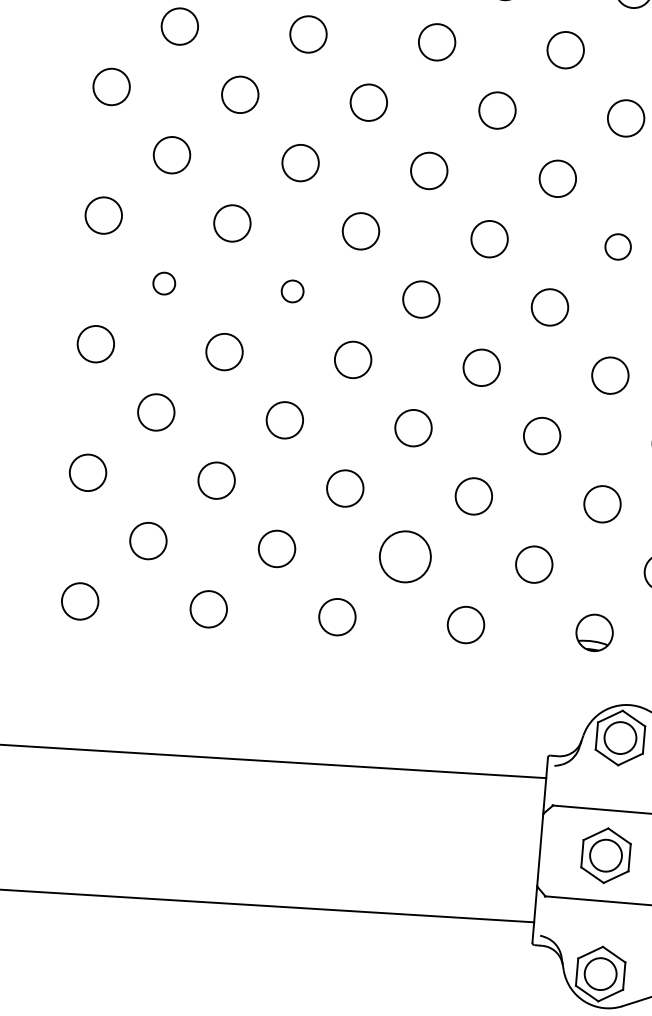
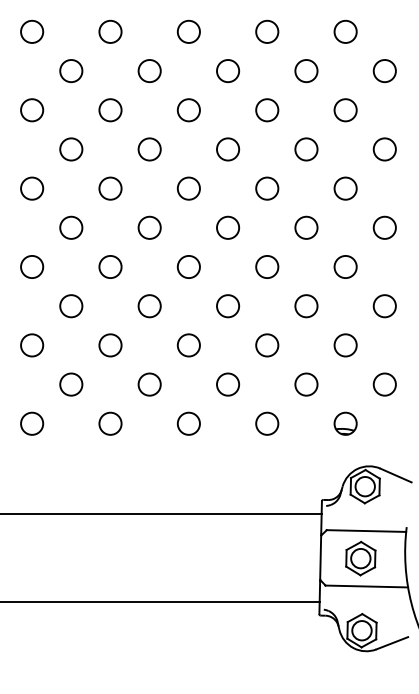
circle: (618, 246) -> (345, 188), size x1.43
circle: (164, 283) -> (71, 227), size x1.67
circle: (292, 291) -> (149, 227), size x1.67
circle: (406, 556) -> (228, 384), size x0.71

